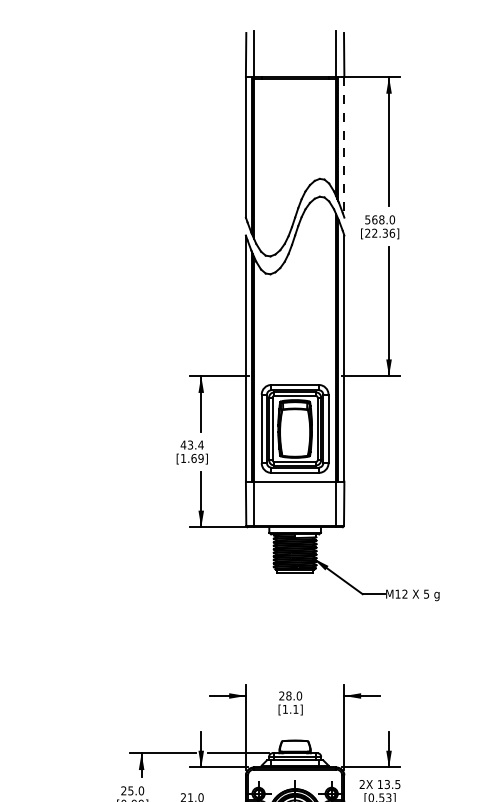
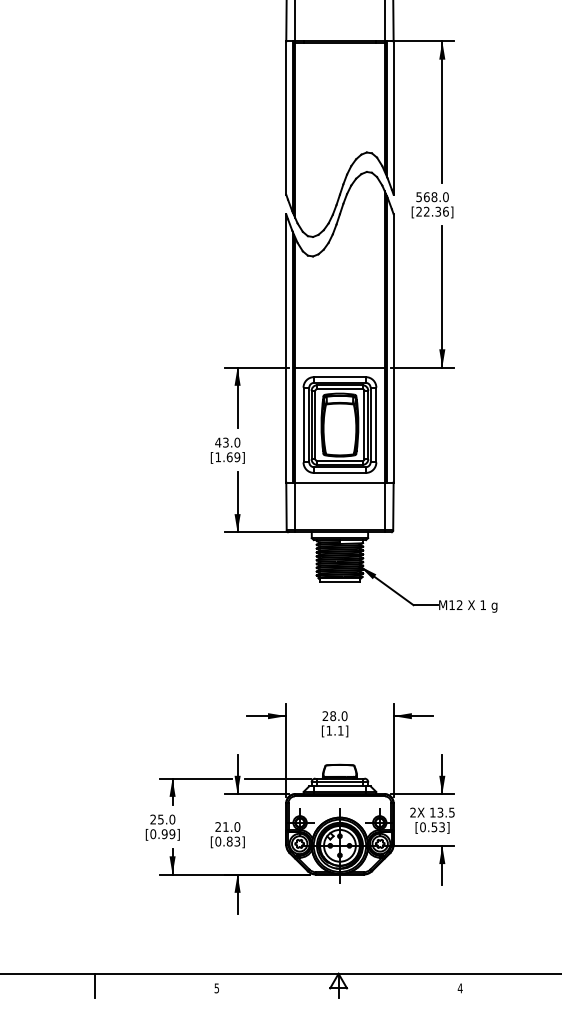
line: (344, 147) -> (393, 118), dashed -> solid
line: (294, 376) -> (339, 367), added
text: (201, 444) -> (237, 442), 43.4 -> 43.0
text: (425, 594) -> (482, 605), 5 -> 1

